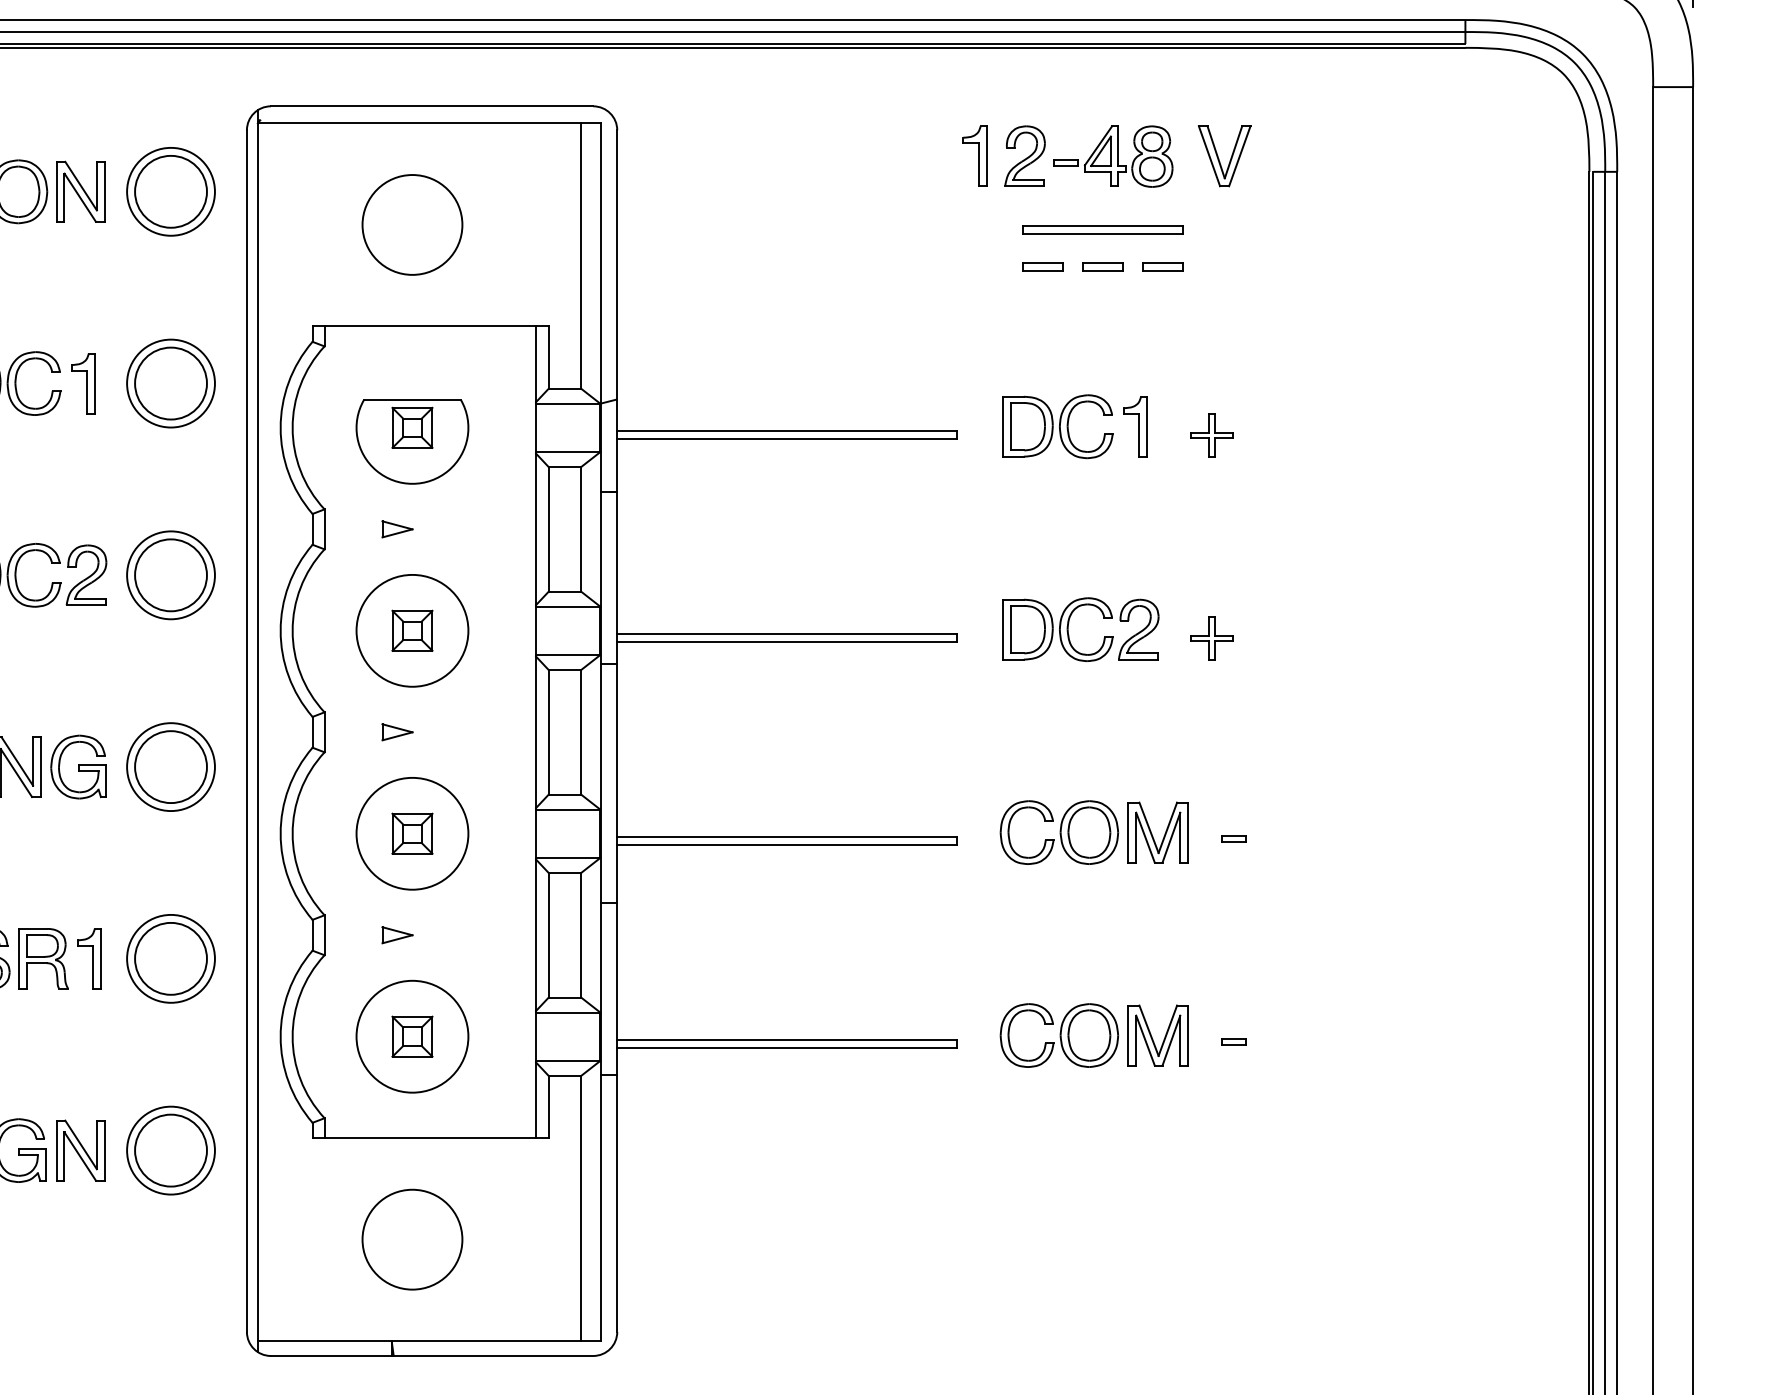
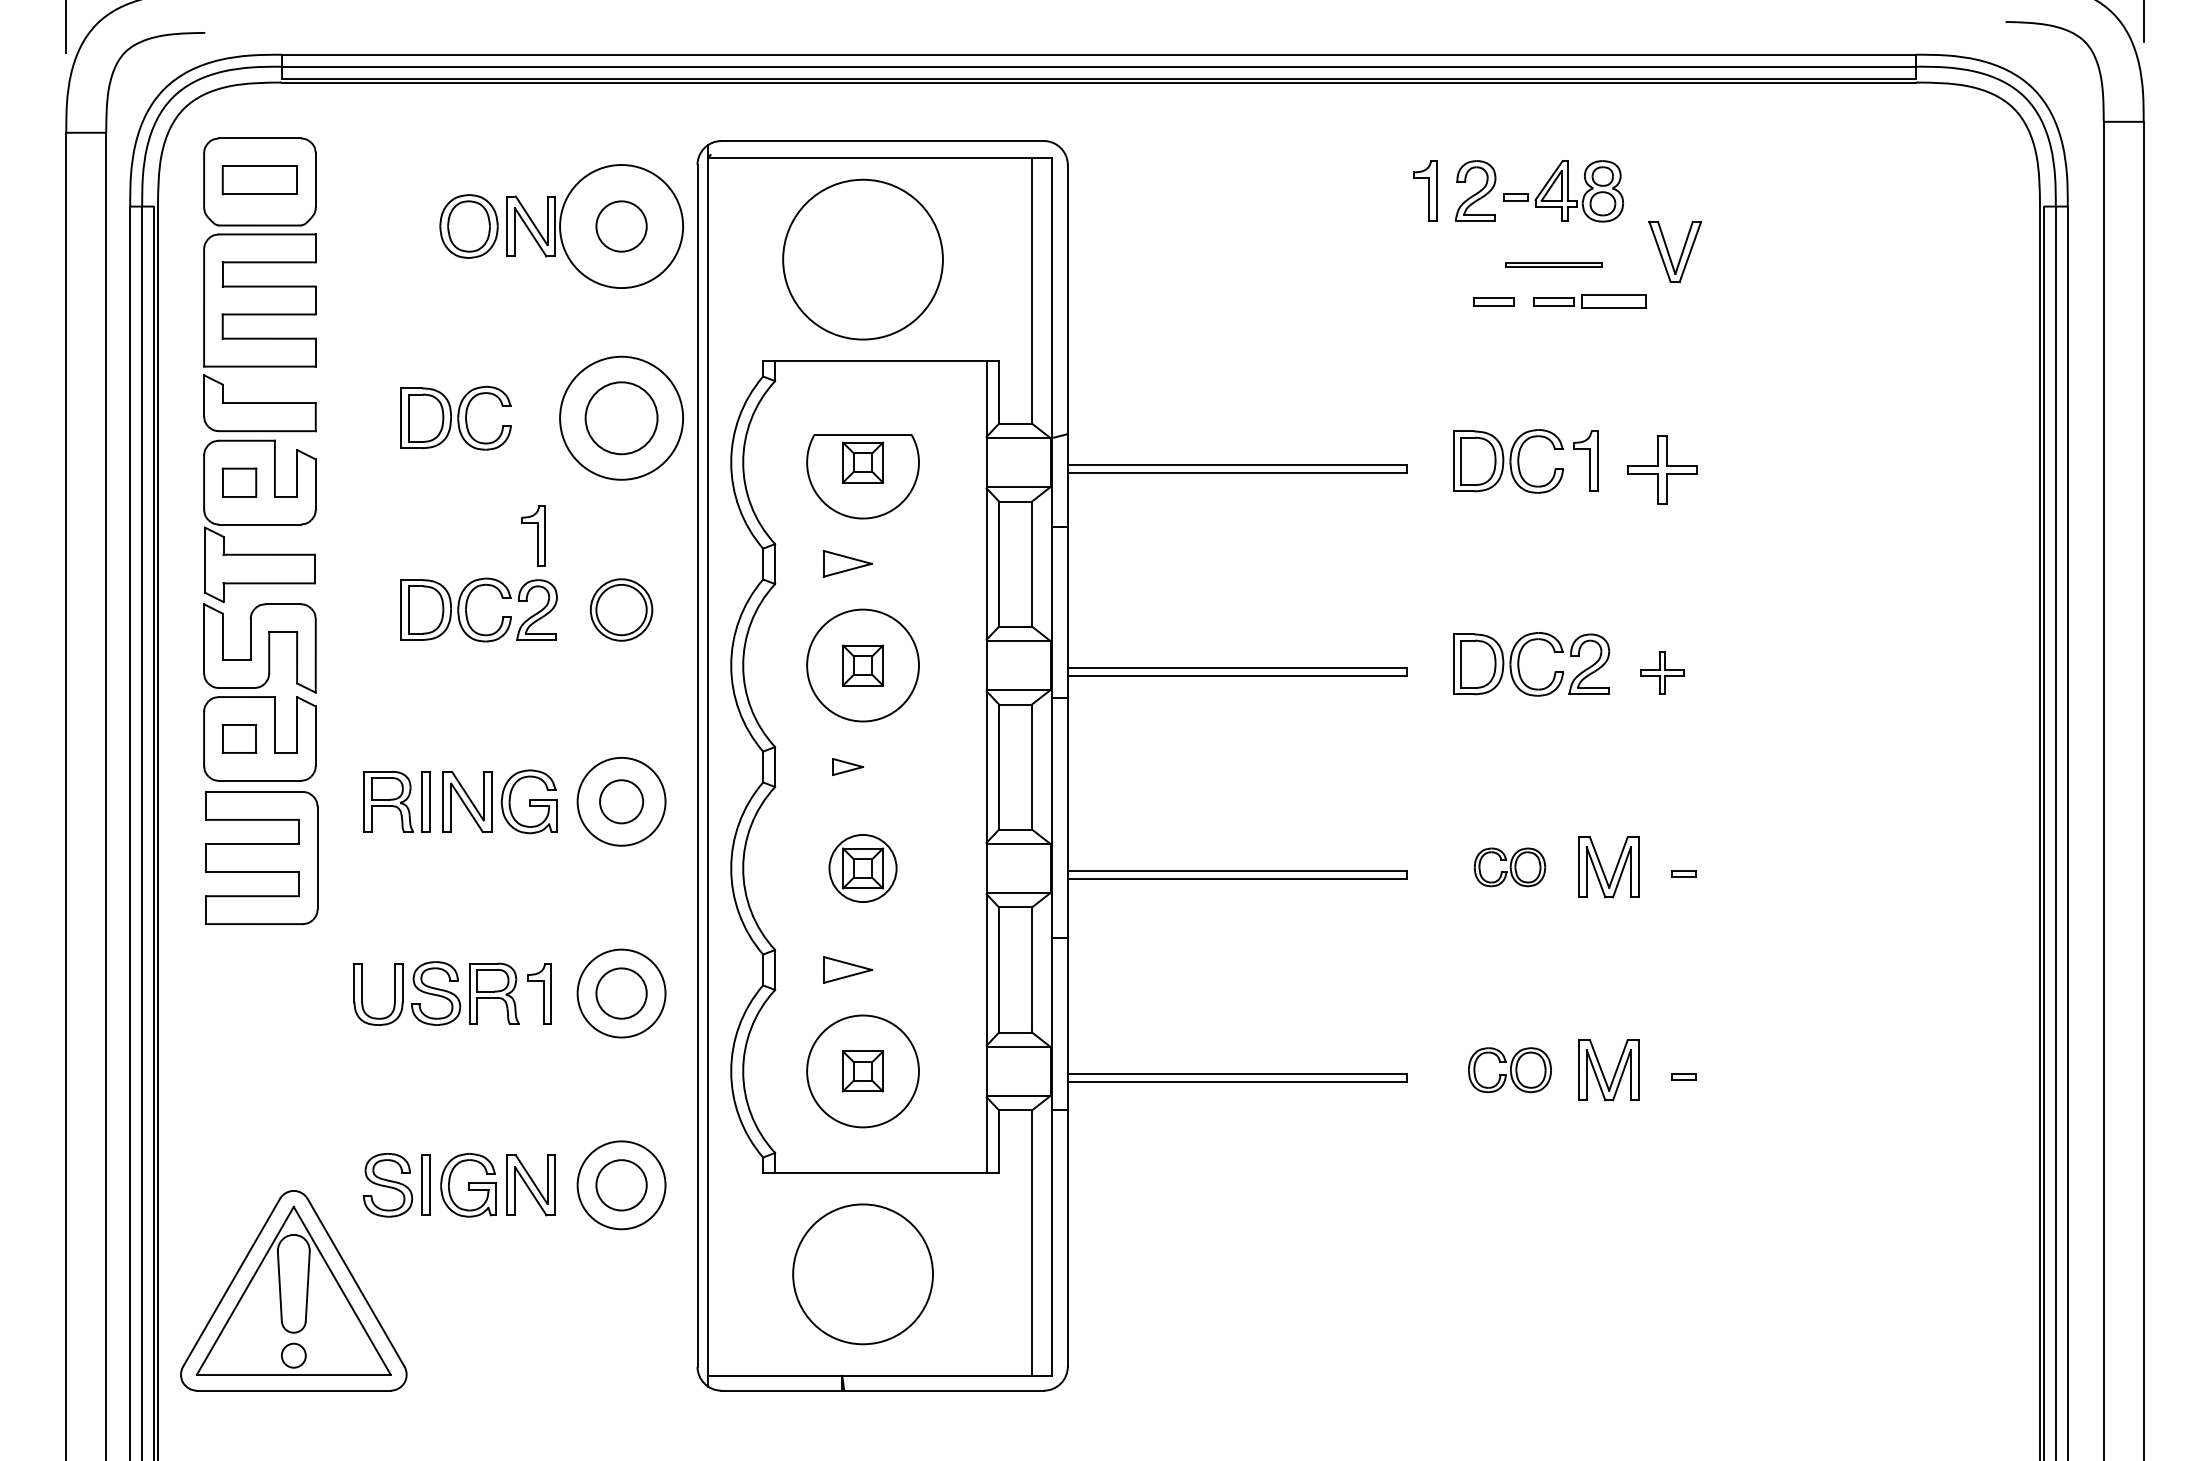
part: (1218, 156) -> (1669, 252), moved
circle: (170, 191) -> (621, 226), size x0.7
circle: (170, 191) -> (621, 226), size x1.4
circle: (411, 224) -> (862, 259), size x1.6
part: (1102, 229) -> (1553, 264), size x0.6
part: (1162, 266) -> (1613, 301), size x1.6
part: (82, 382) -> (533, 535), moved
circle: (170, 383) -> (621, 418), size x1.4
part: (1211, 434) -> (1662, 469), size x1.6
part: (397, 529) -> (848, 564), size x1.6
part: (170, 574) -> (621, 609), size x0.7
circle: (170, 766) -> (621, 801), size x0.6
part: (1058, 832) -> (1509, 867), size x0.6
circle: (411, 833) -> (862, 868), size x0.6
part: (396, 934) -> (847, 969), size x1.6
circle: (170, 958) -> (621, 993), size x0.7
part: (1058, 1034) -> (1509, 1069), size x0.7
circle: (170, 1150) -> (621, 1185), size x0.7
circle: (411, 1239) -> (862, 1274), size x1.4

